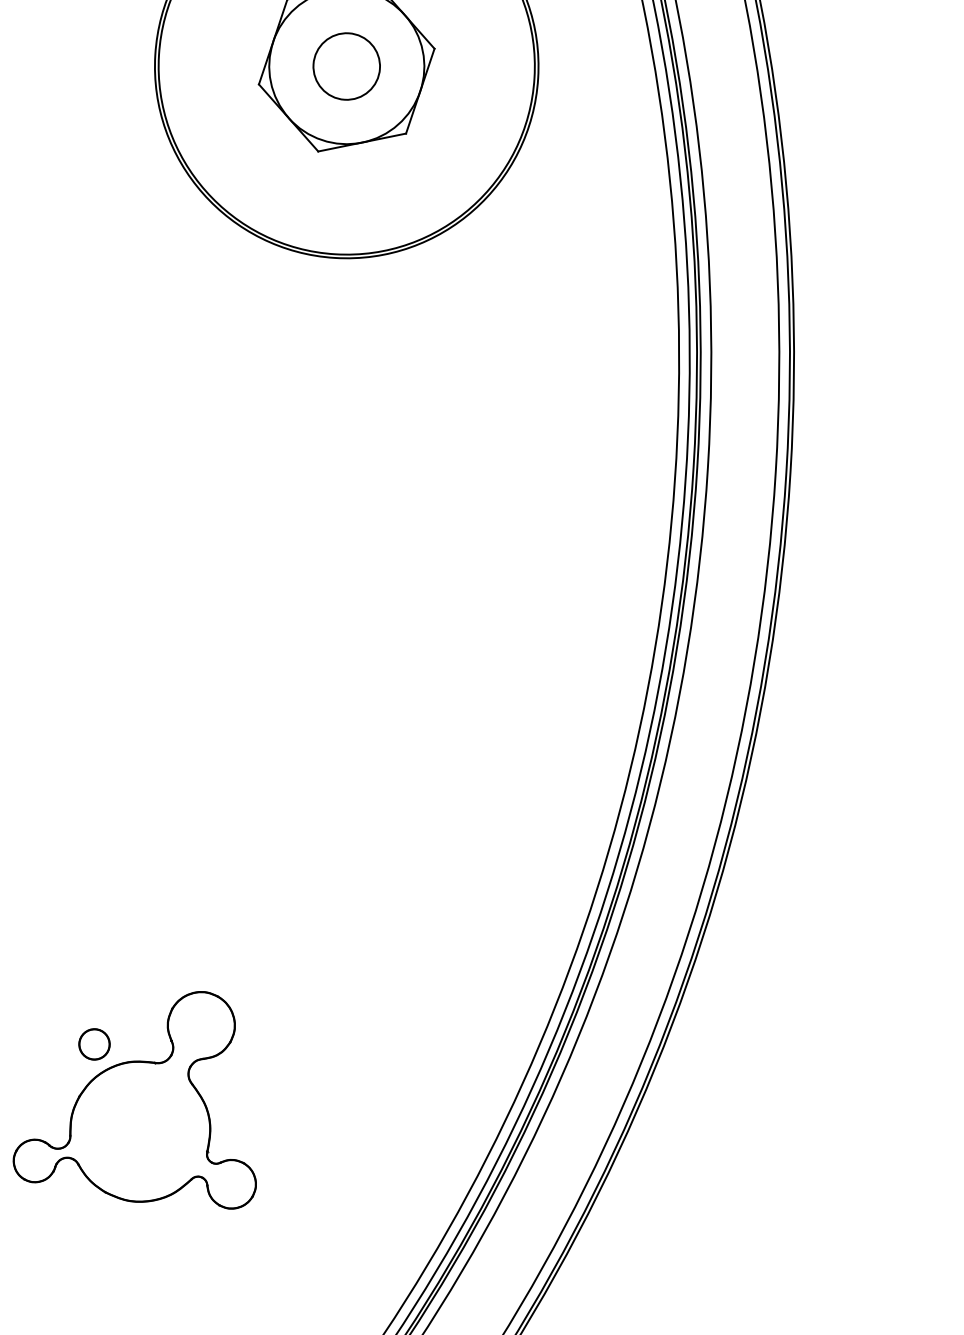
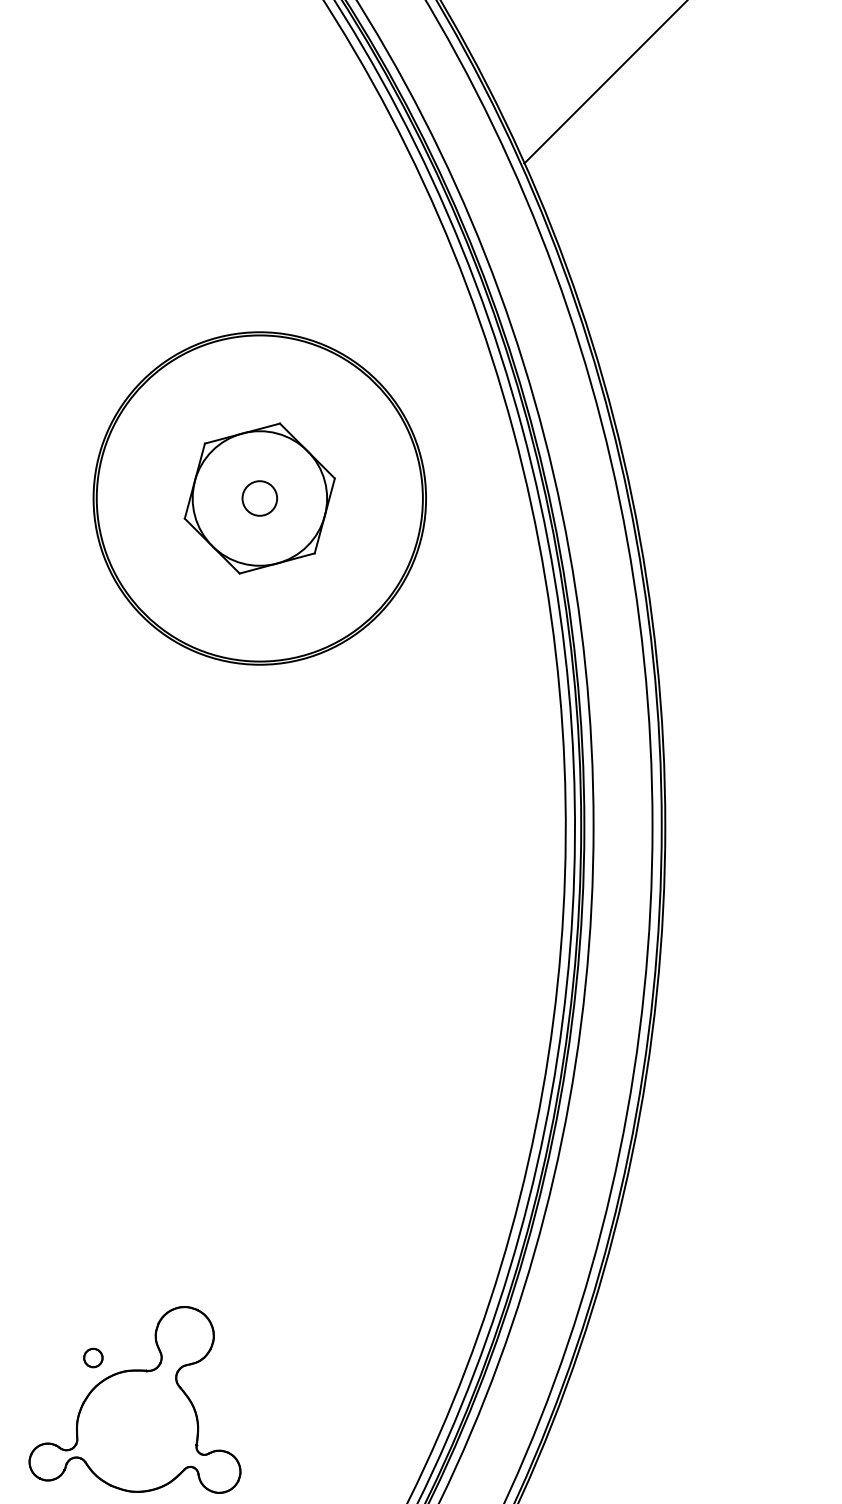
circle: (346, 66) -> (259, 498), size x0.6
part: (94, 1043) -> (93, 1357), size x0.7

